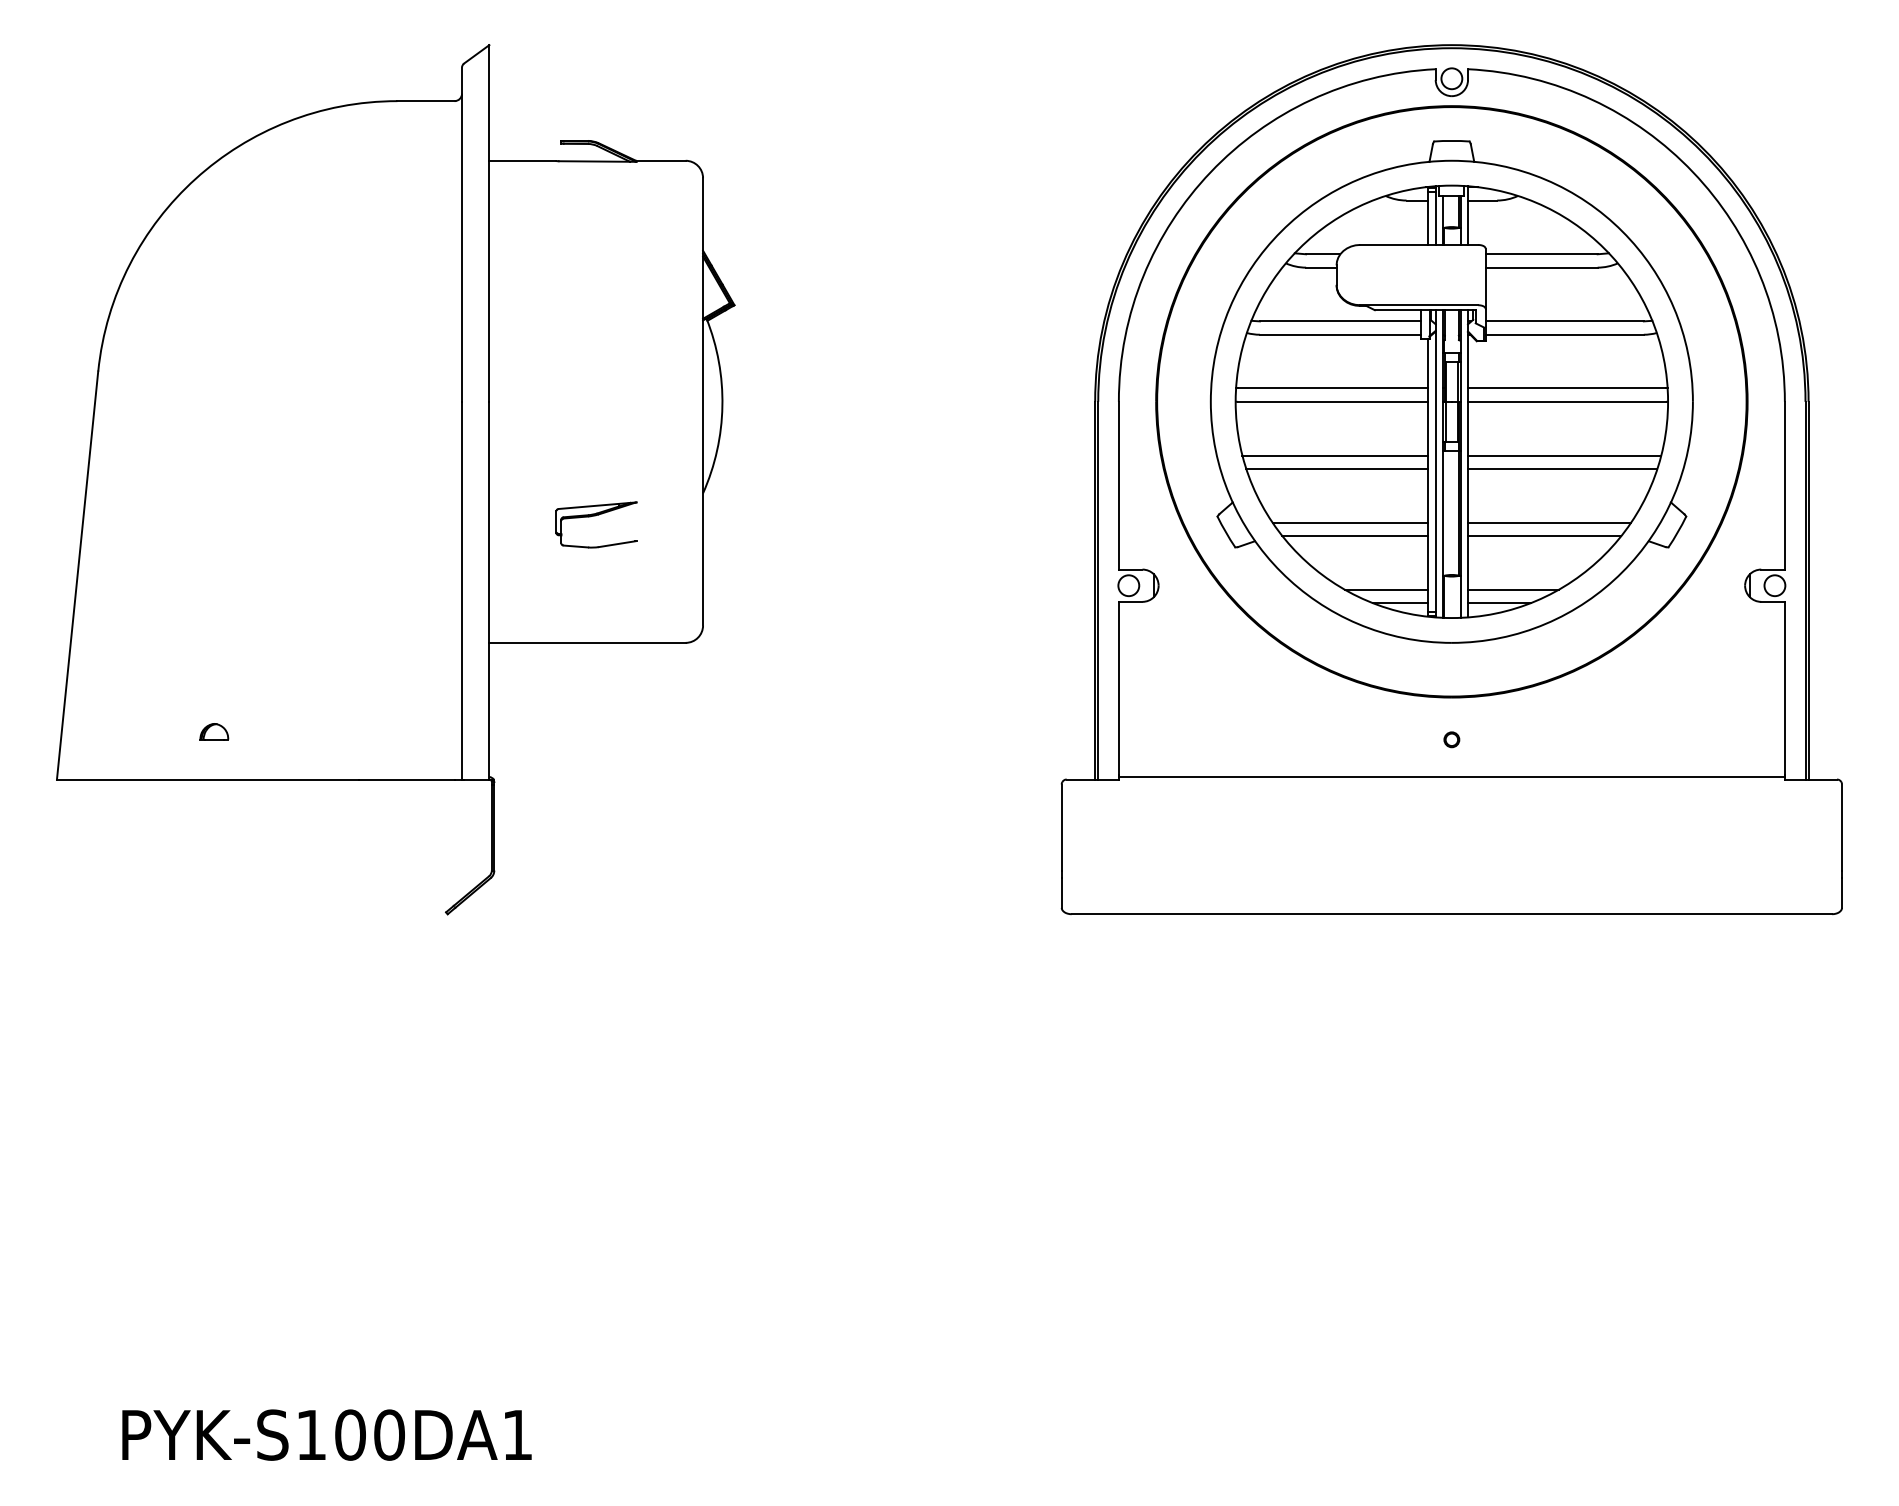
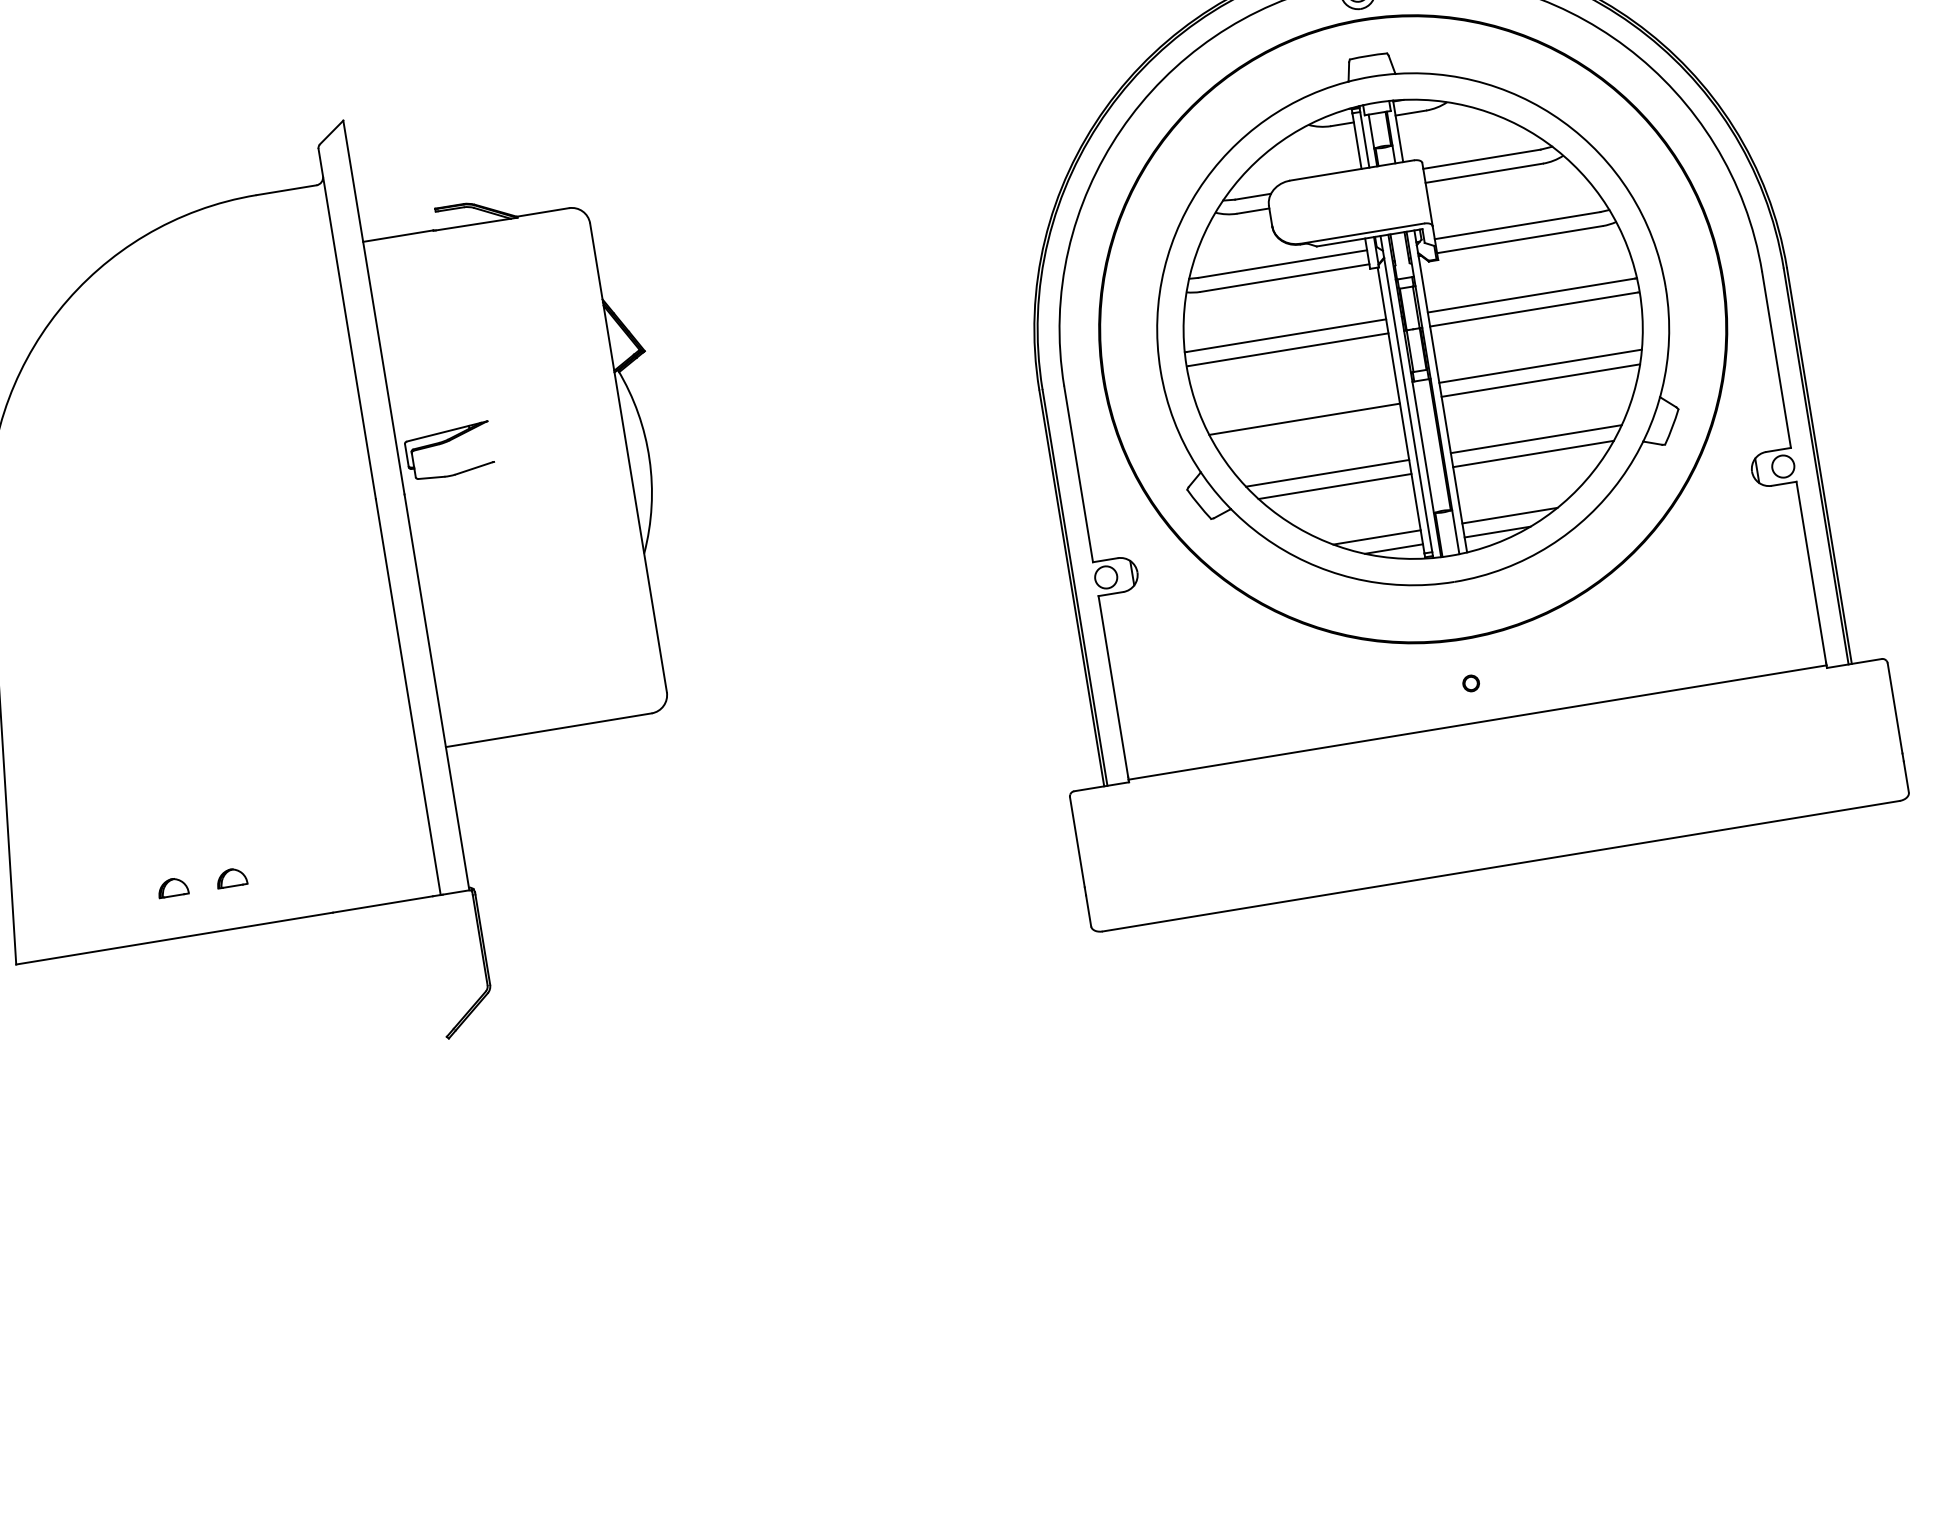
line: (1335, 455) -> (1300, 405), removed
part: (595, 516) -> (446, 443), moved
part: (270, 731) -> (231, 877), added

